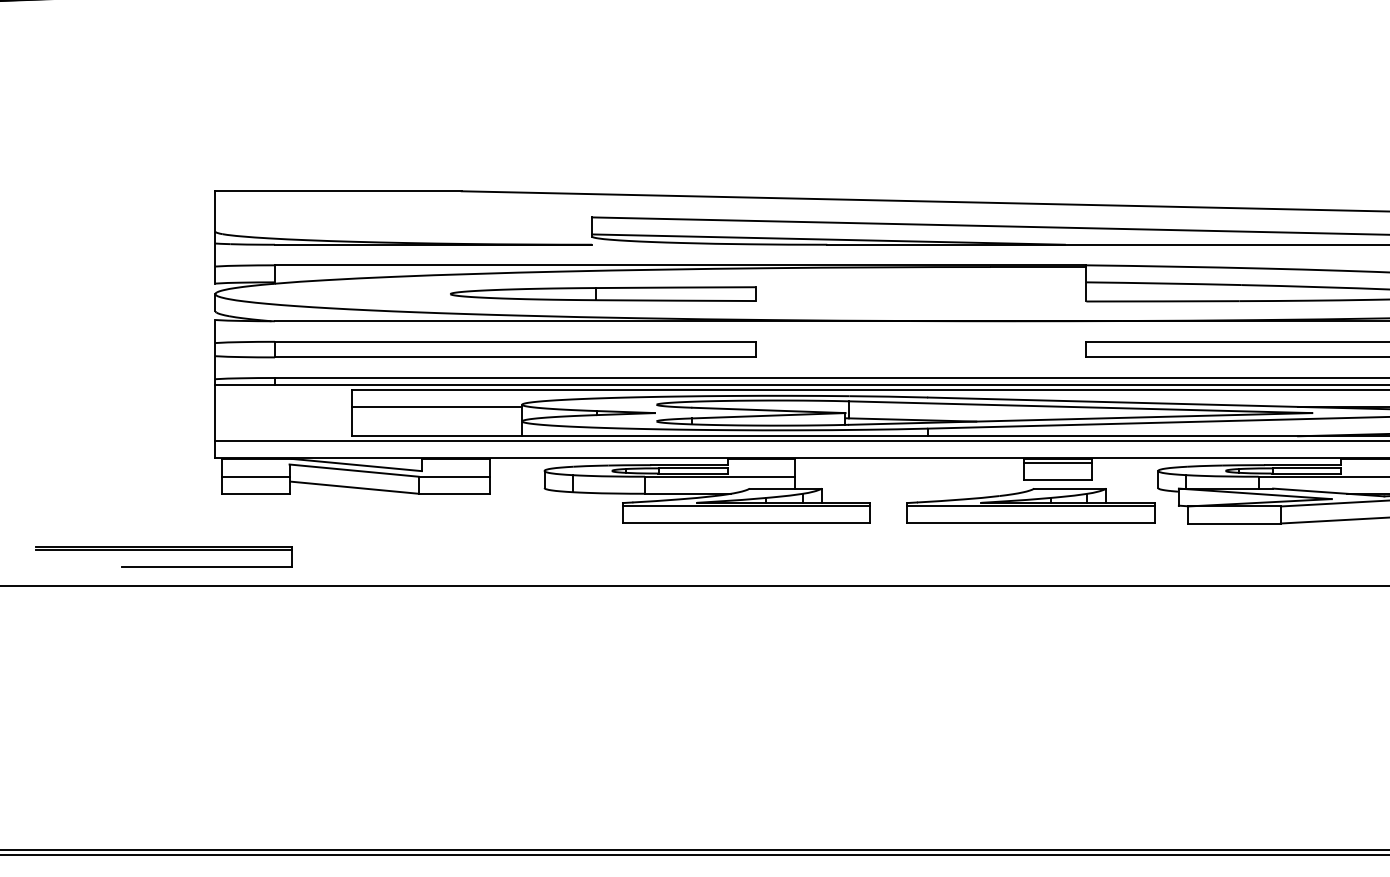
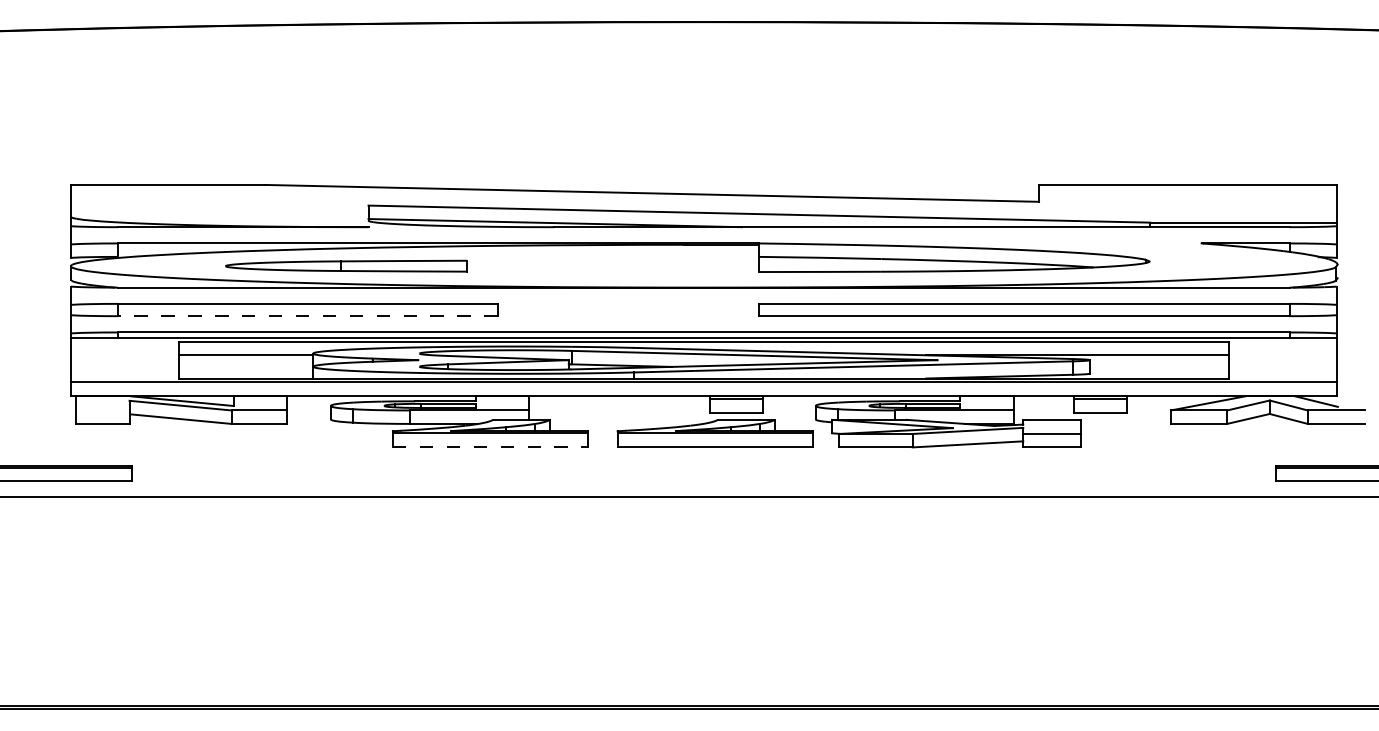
part: (603, 293) -> (346, 265), moved
line: (514, 357) -> (307, 316), solid -> dashed
line: (255, 476) -> (102, 410), removed
line: (746, 522) -> (490, 446), solid -> dashed

